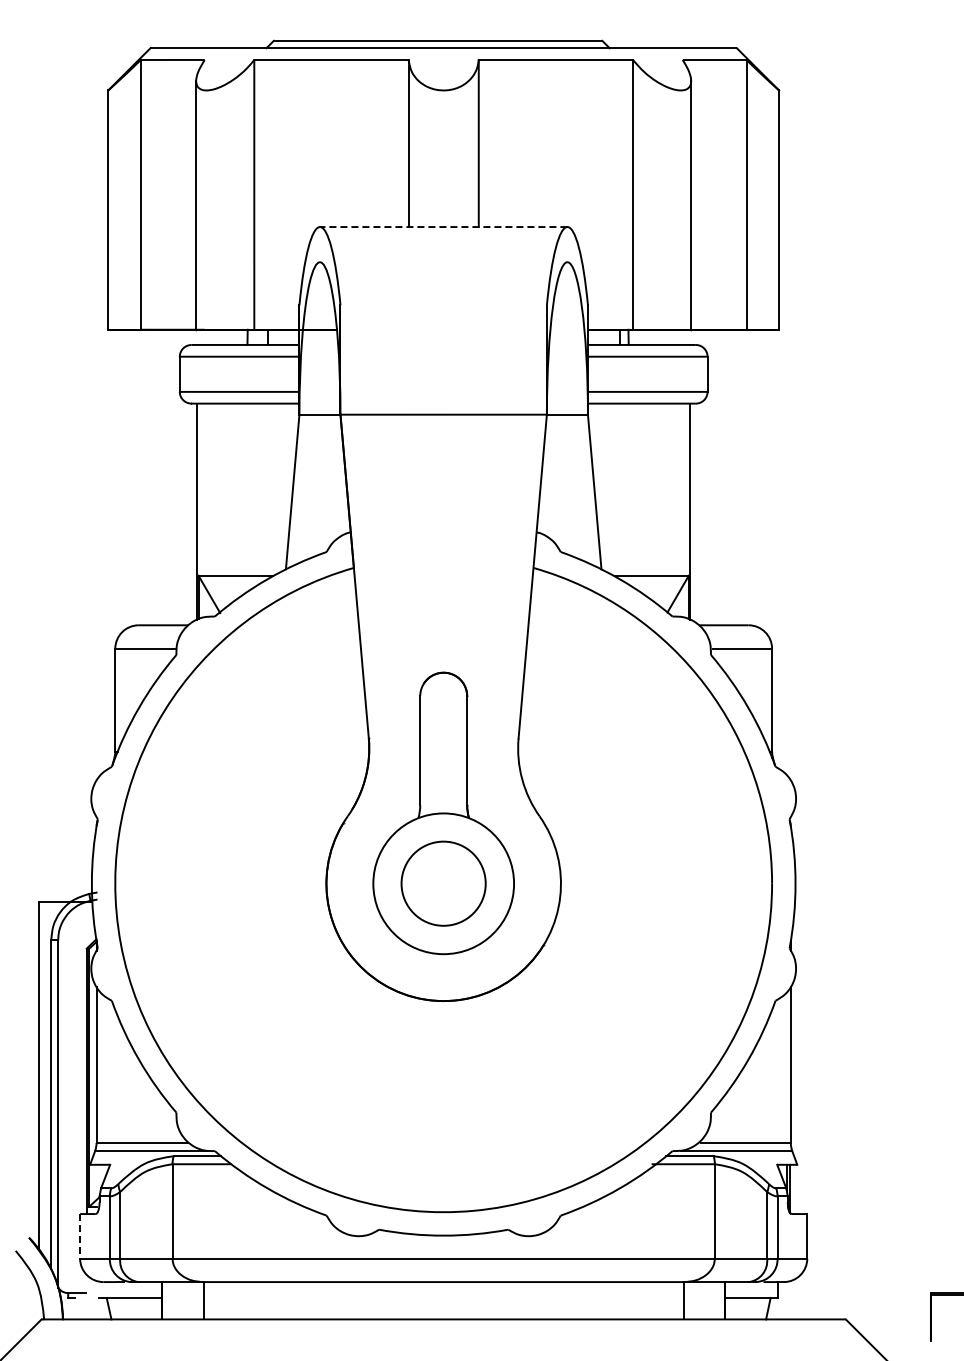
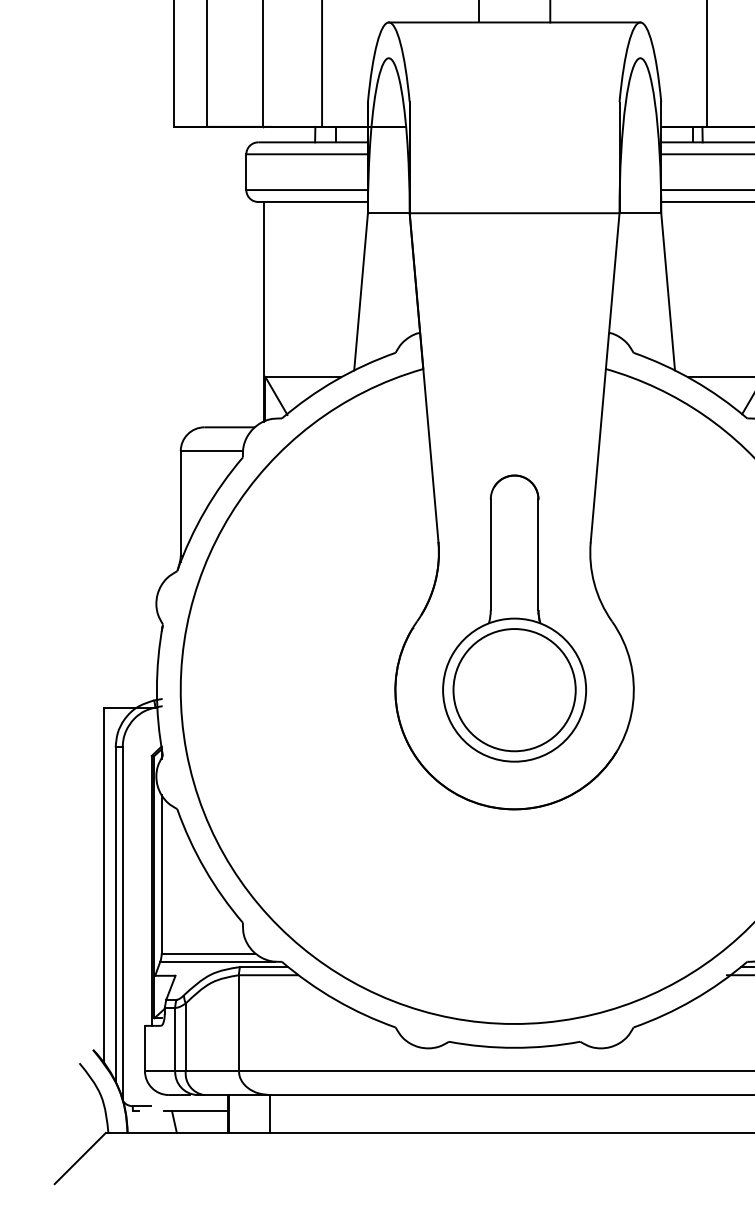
line: (443, 227) -> (514, 22), dashed -> solid
circle: (443, 883) -> (514, 689), size x1.43
line: (80, 1236) -> (145, 1048), dashed -> solid

